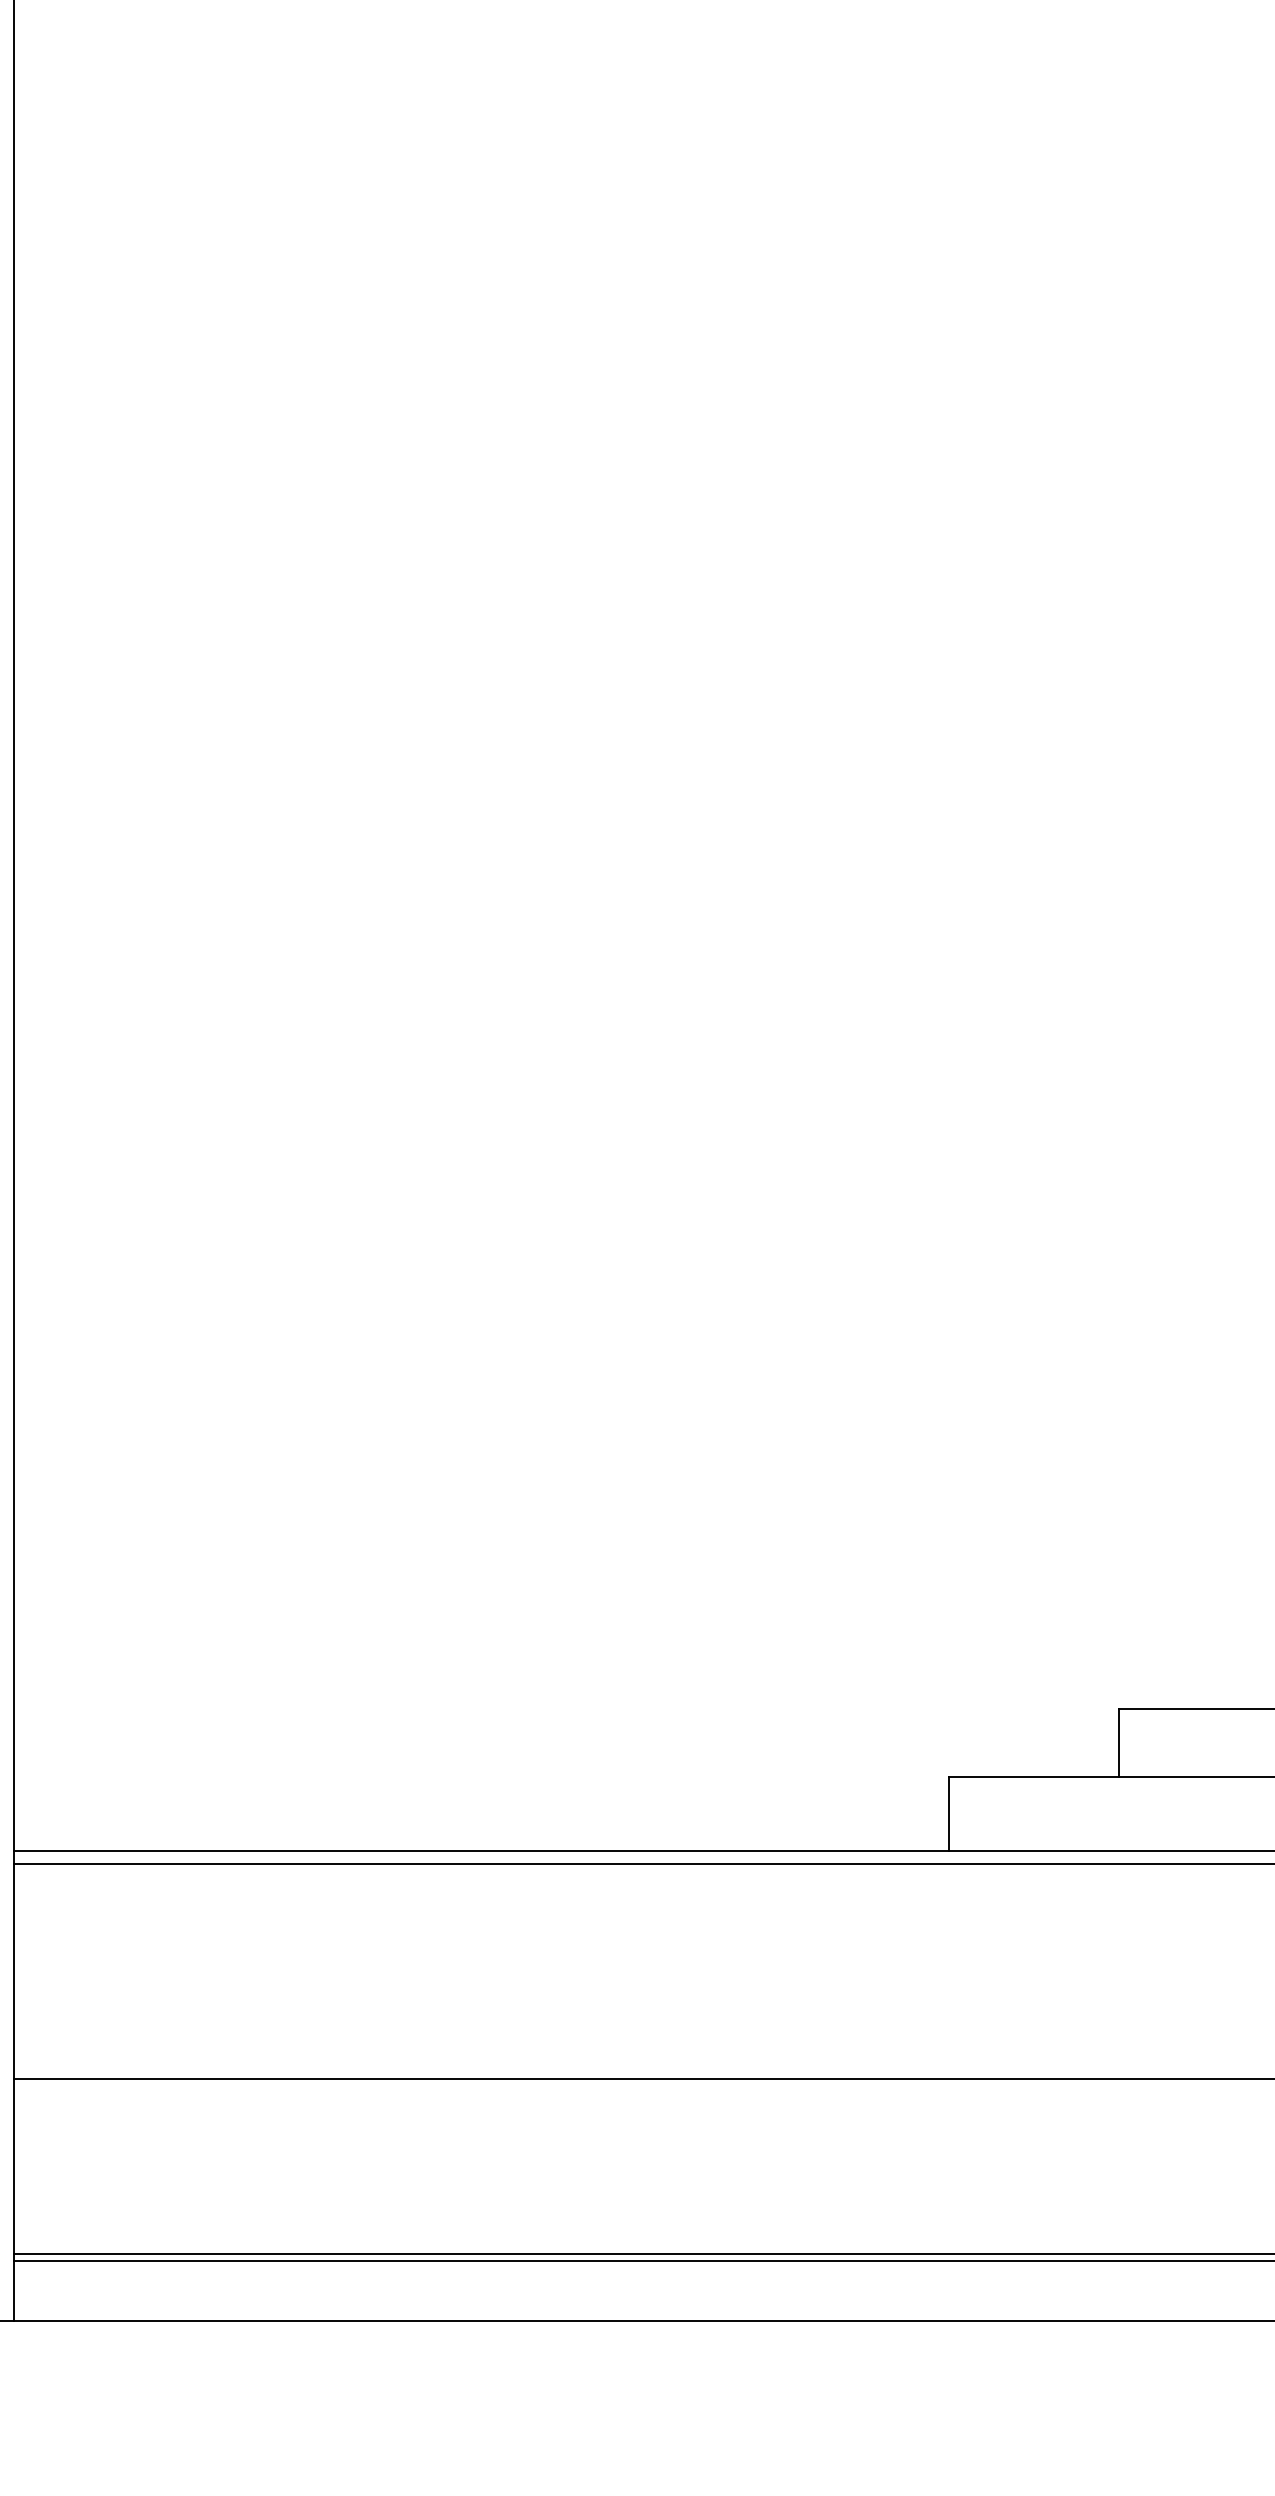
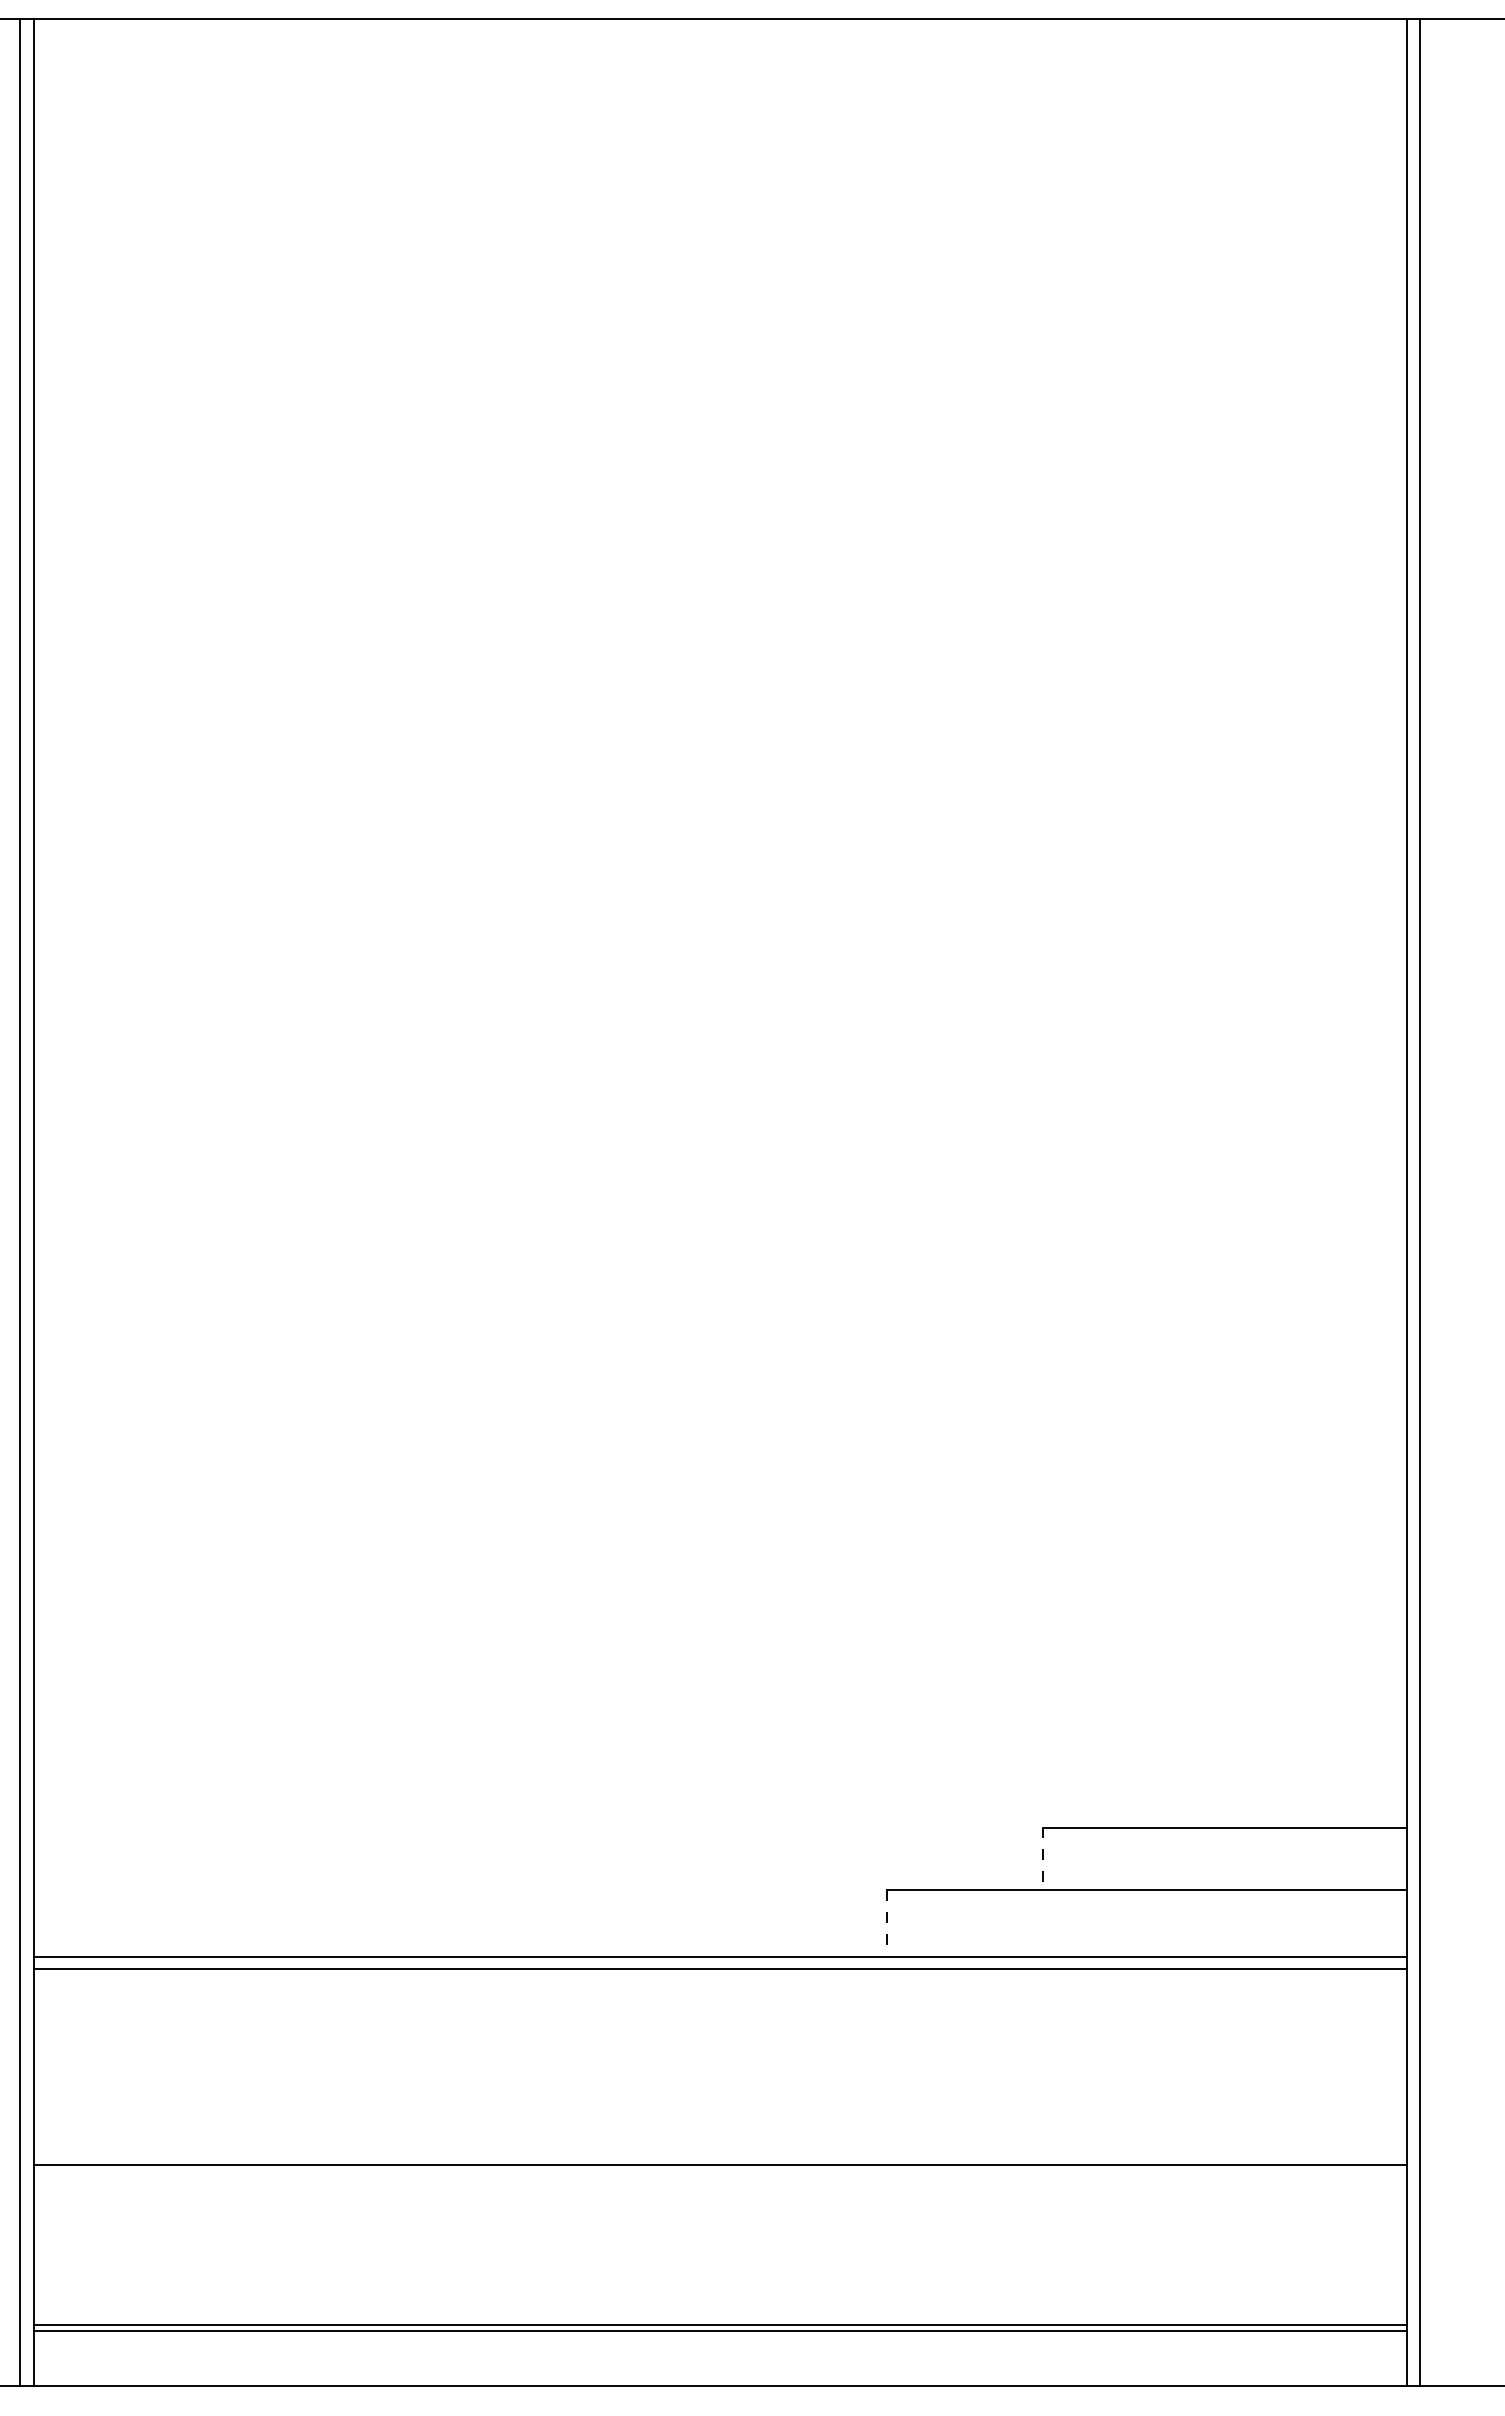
line: (1119, 1743) -> (1042, 1859), solid -> dashed
line: (948, 1814) -> (886, 1923), solid -> dashed

